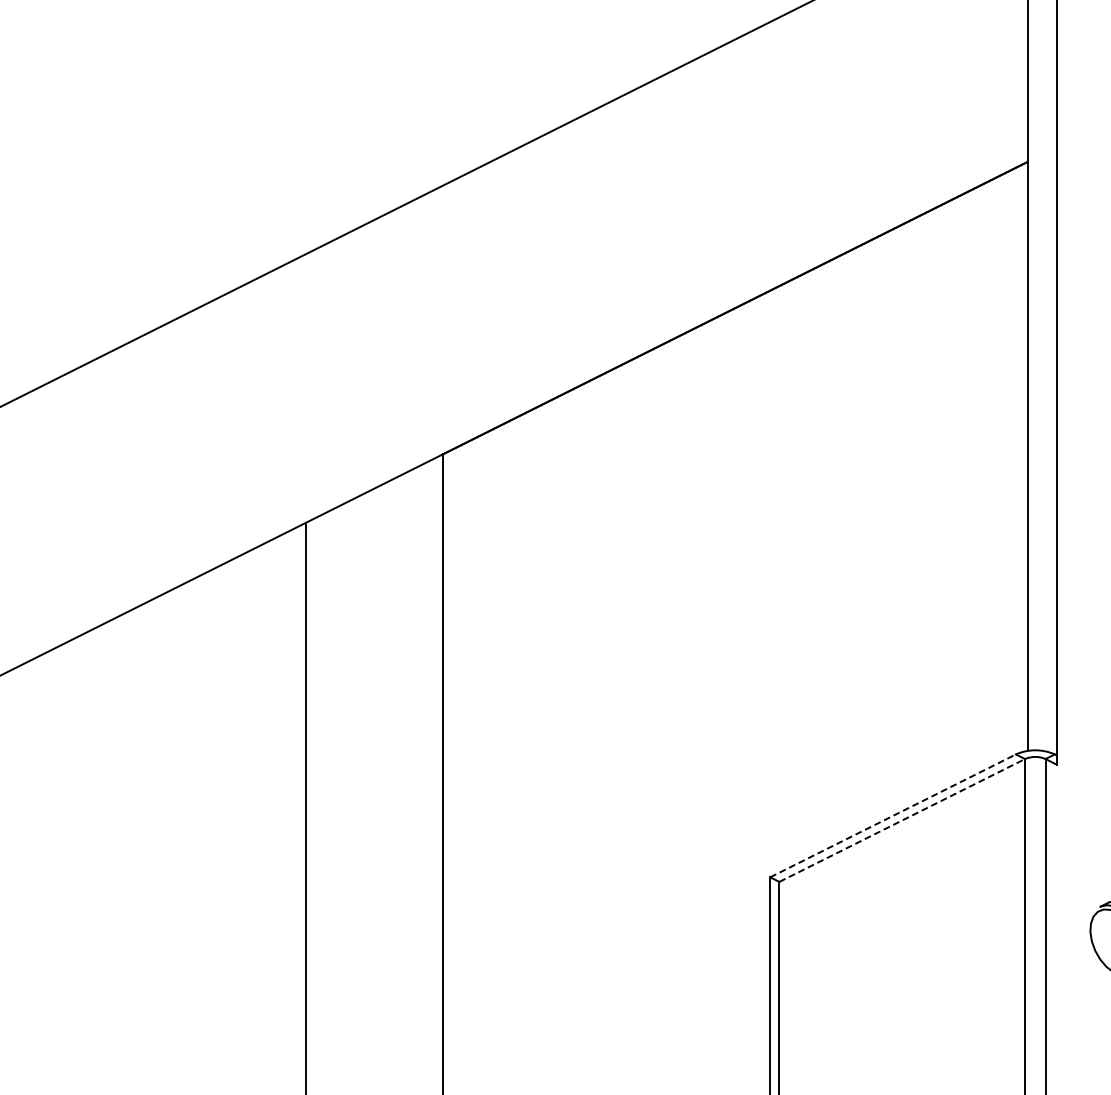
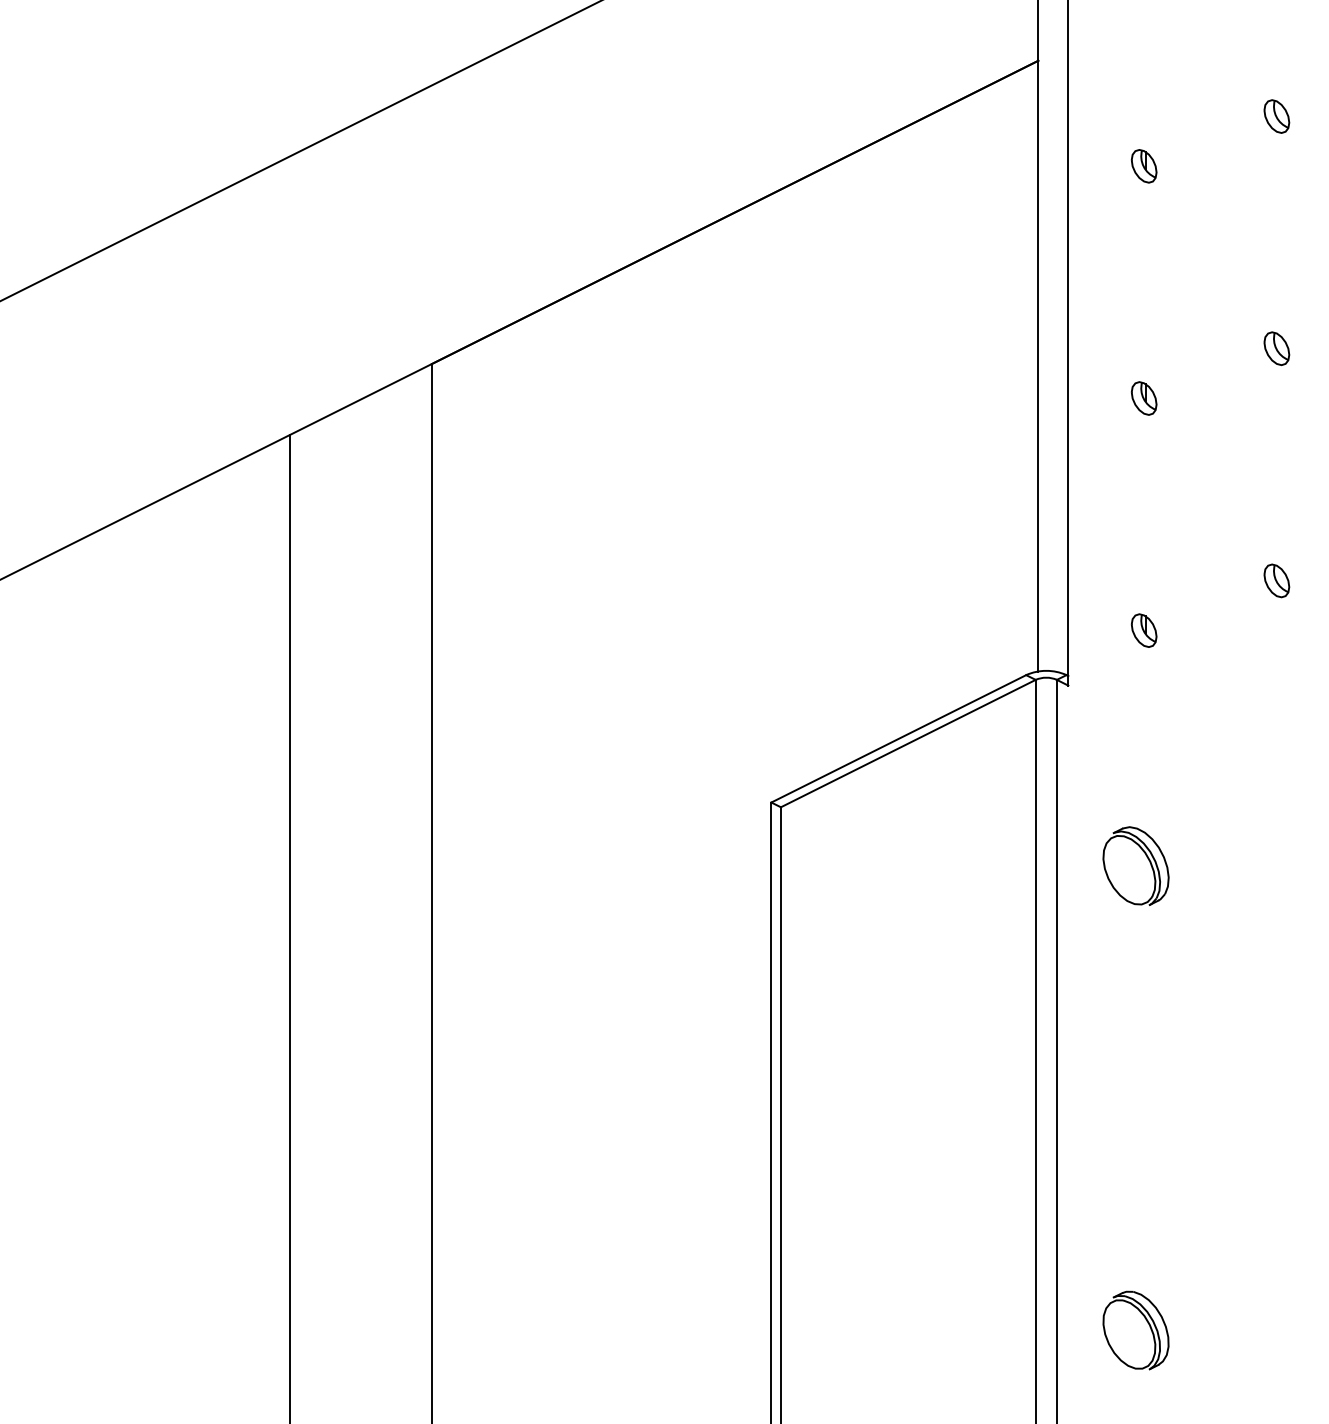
line: (893, 815) -> (899, 738), dashed -> solid
line: (902, 820) -> (908, 743), dashed -> solid

